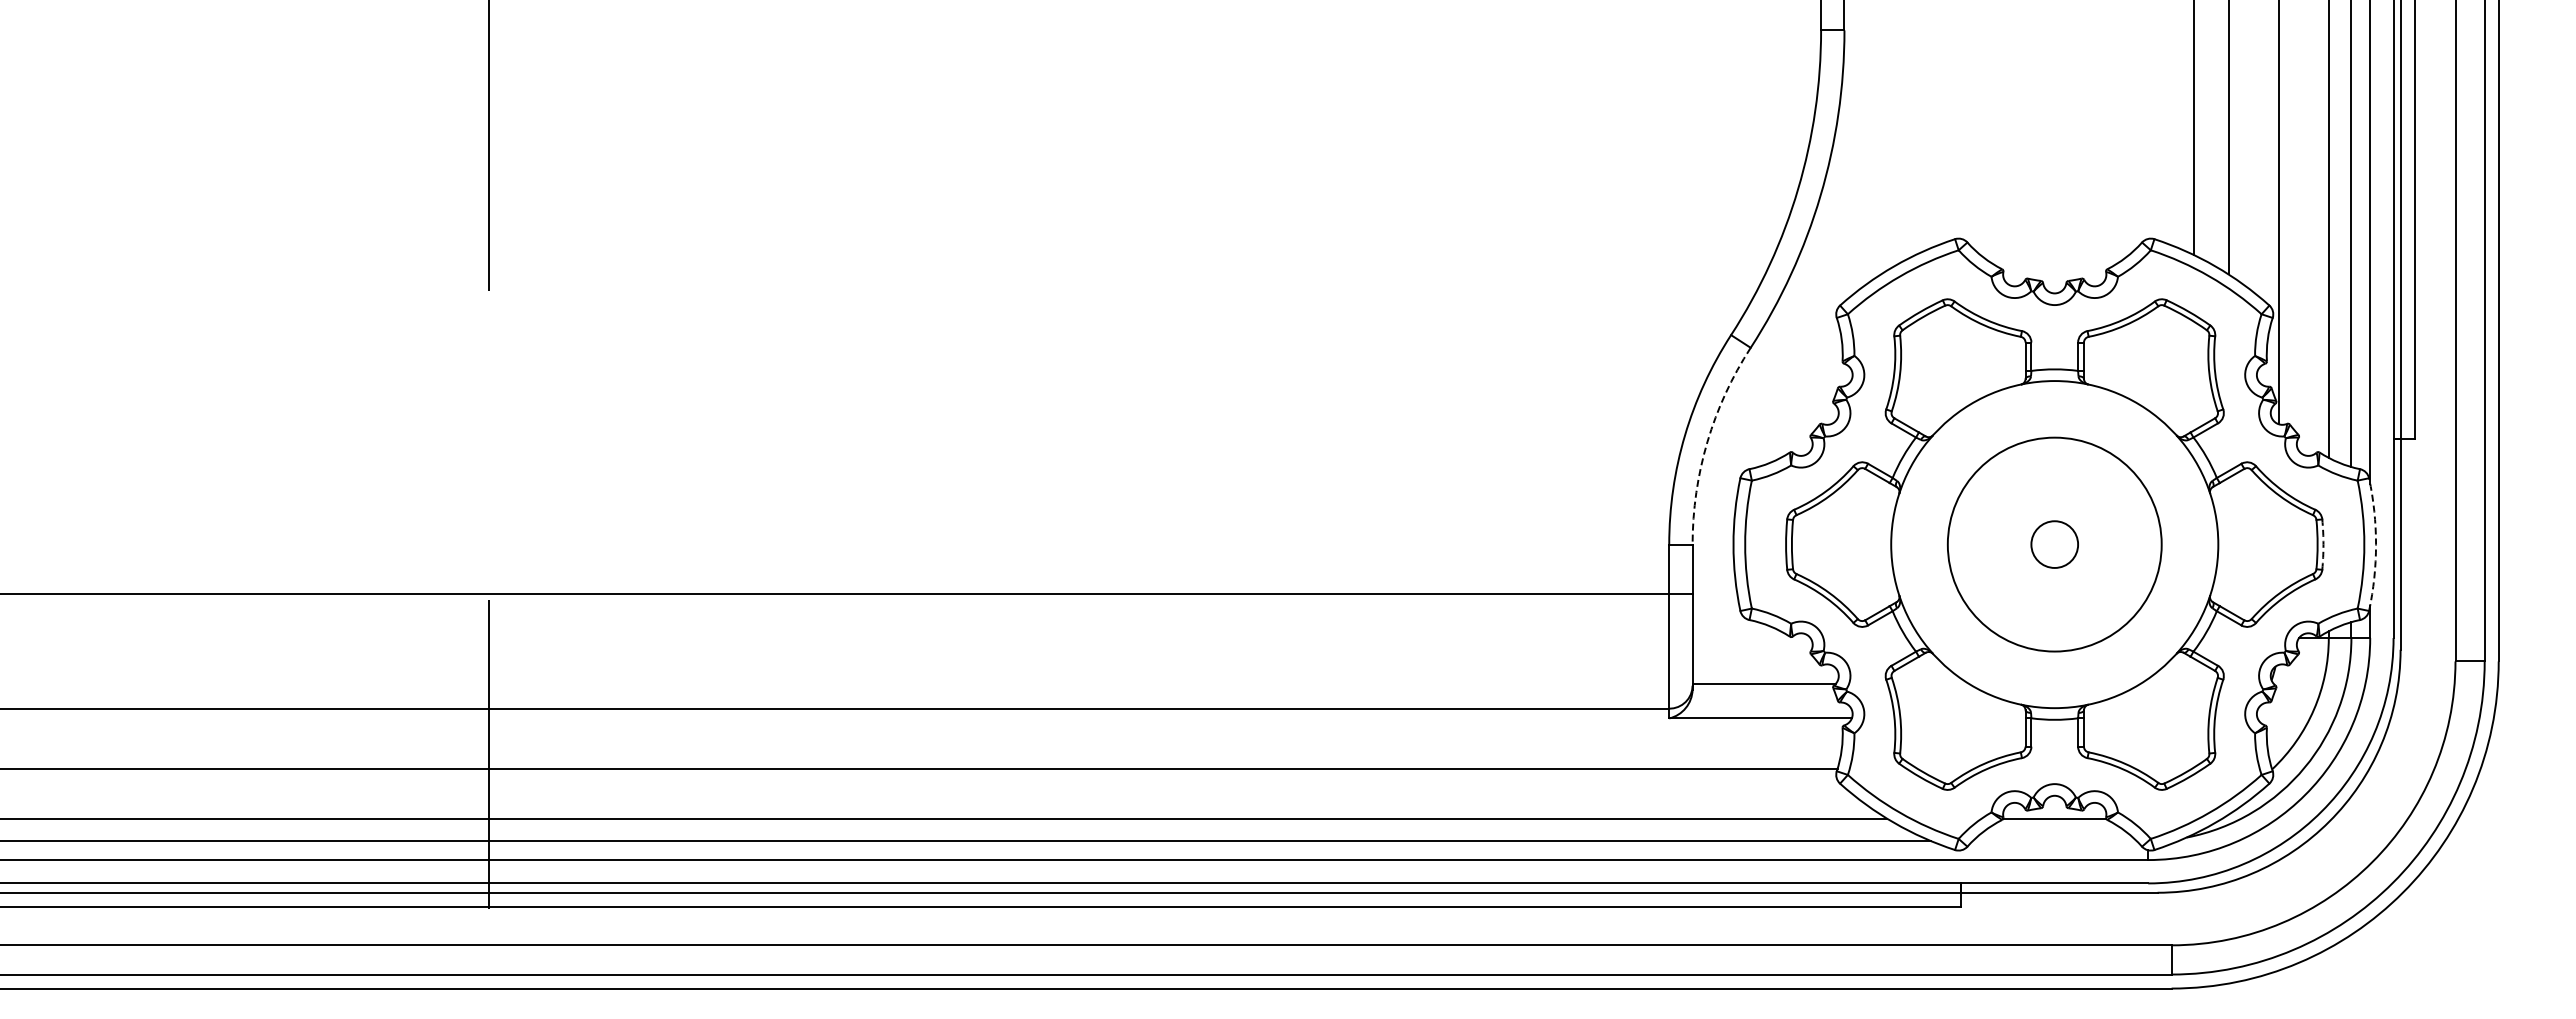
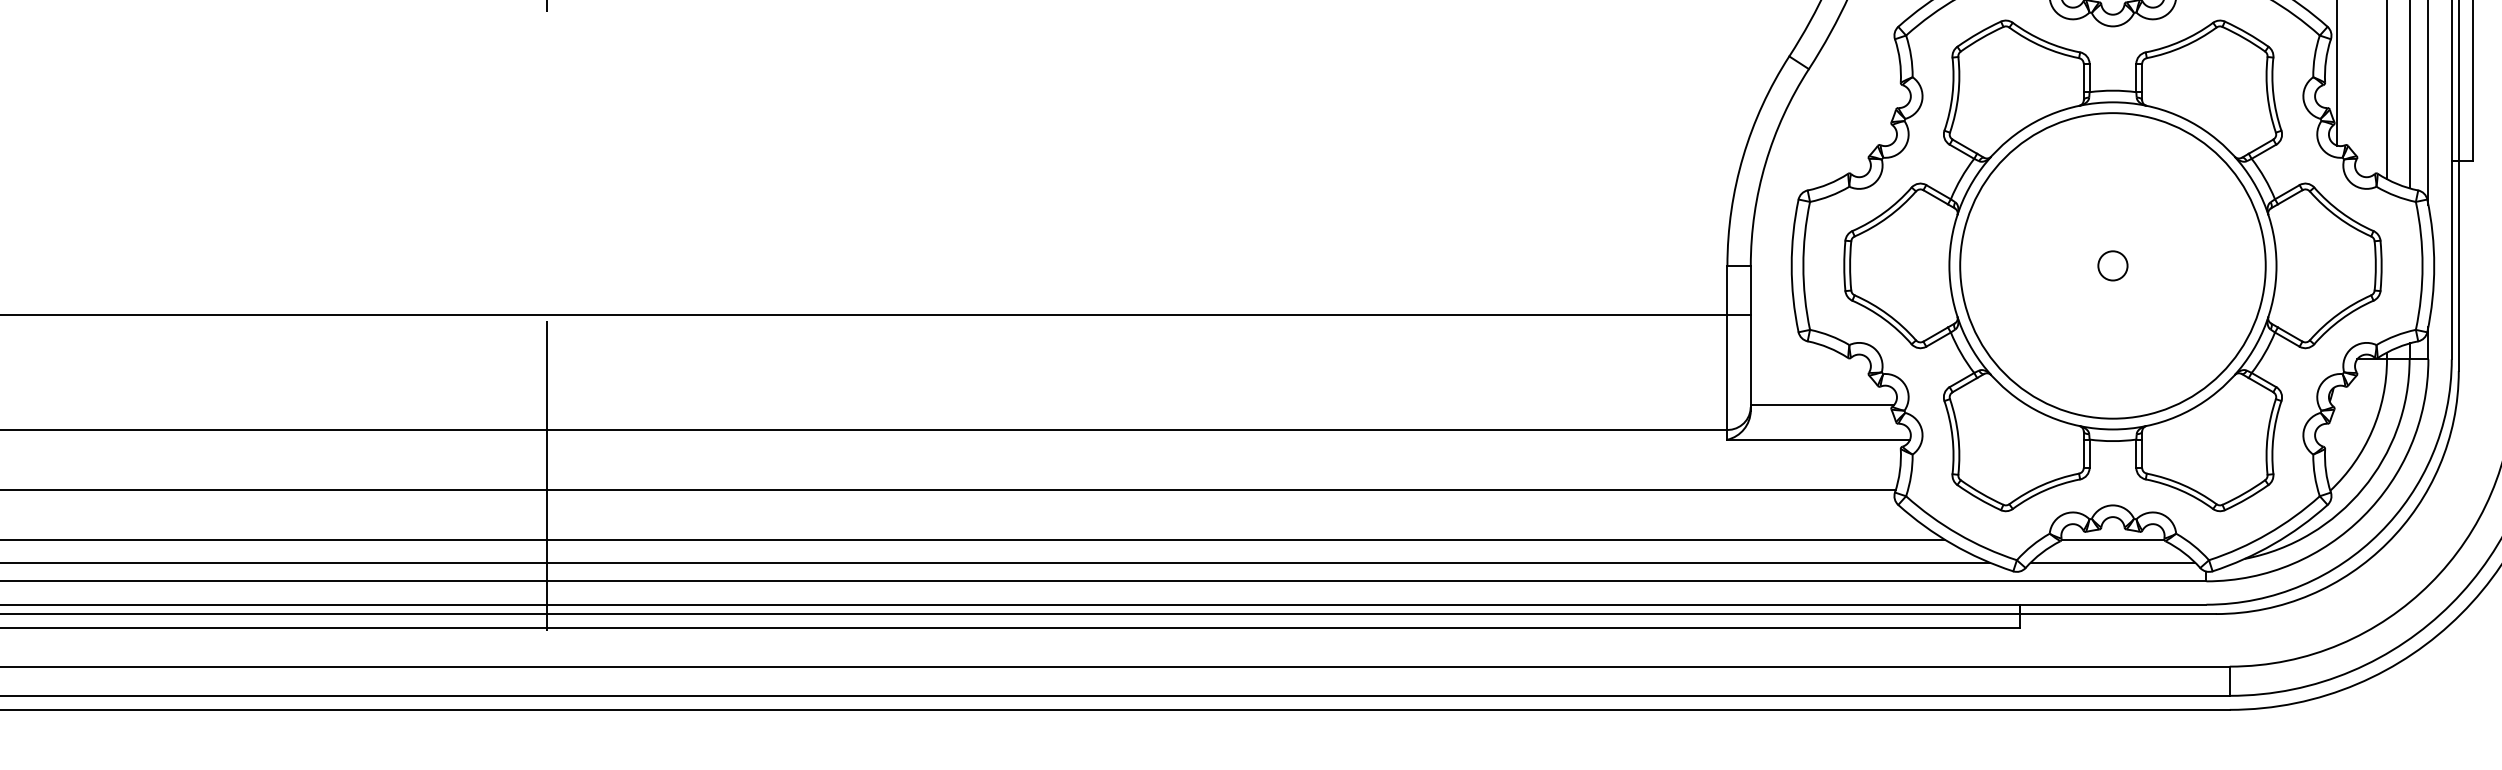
arc: (1707, 442) -> (1765, 163), dashed -> solid
circle: (2054, 544) -> (2112, 265), size x0.62
circle: (2054, 544) -> (2112, 265), size x1.43
arc: (2323, 544) -> (2381, 265), dashed -> solid
arc: (2376, 544) -> (2434, 265), dashed -> solid
line: (2054, 841) -> (2112, 562), added

